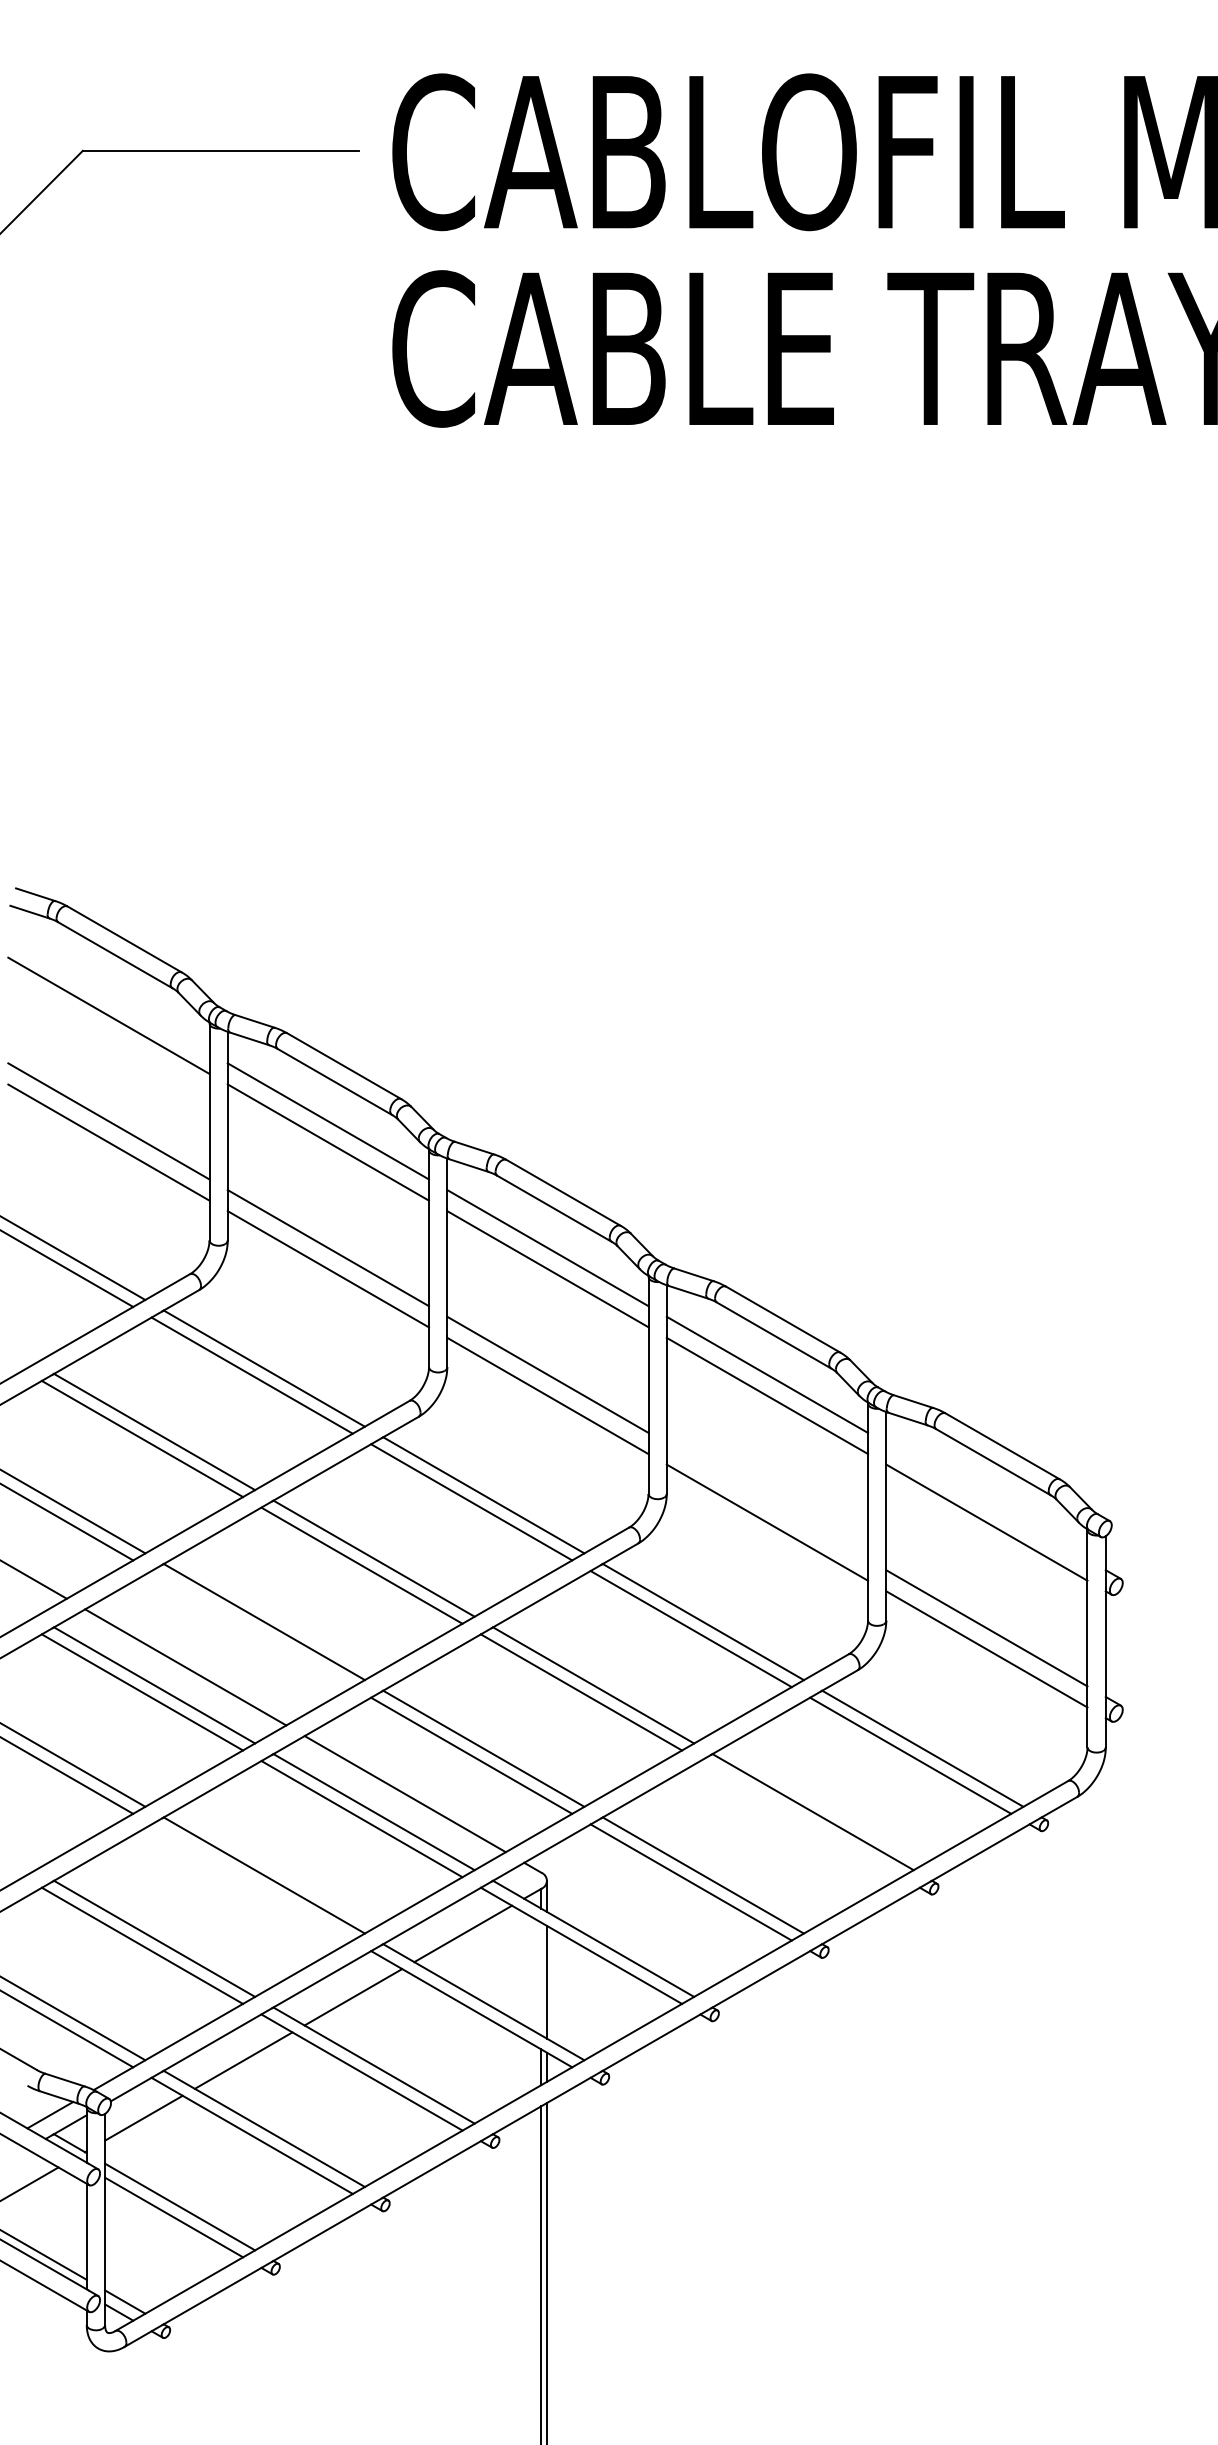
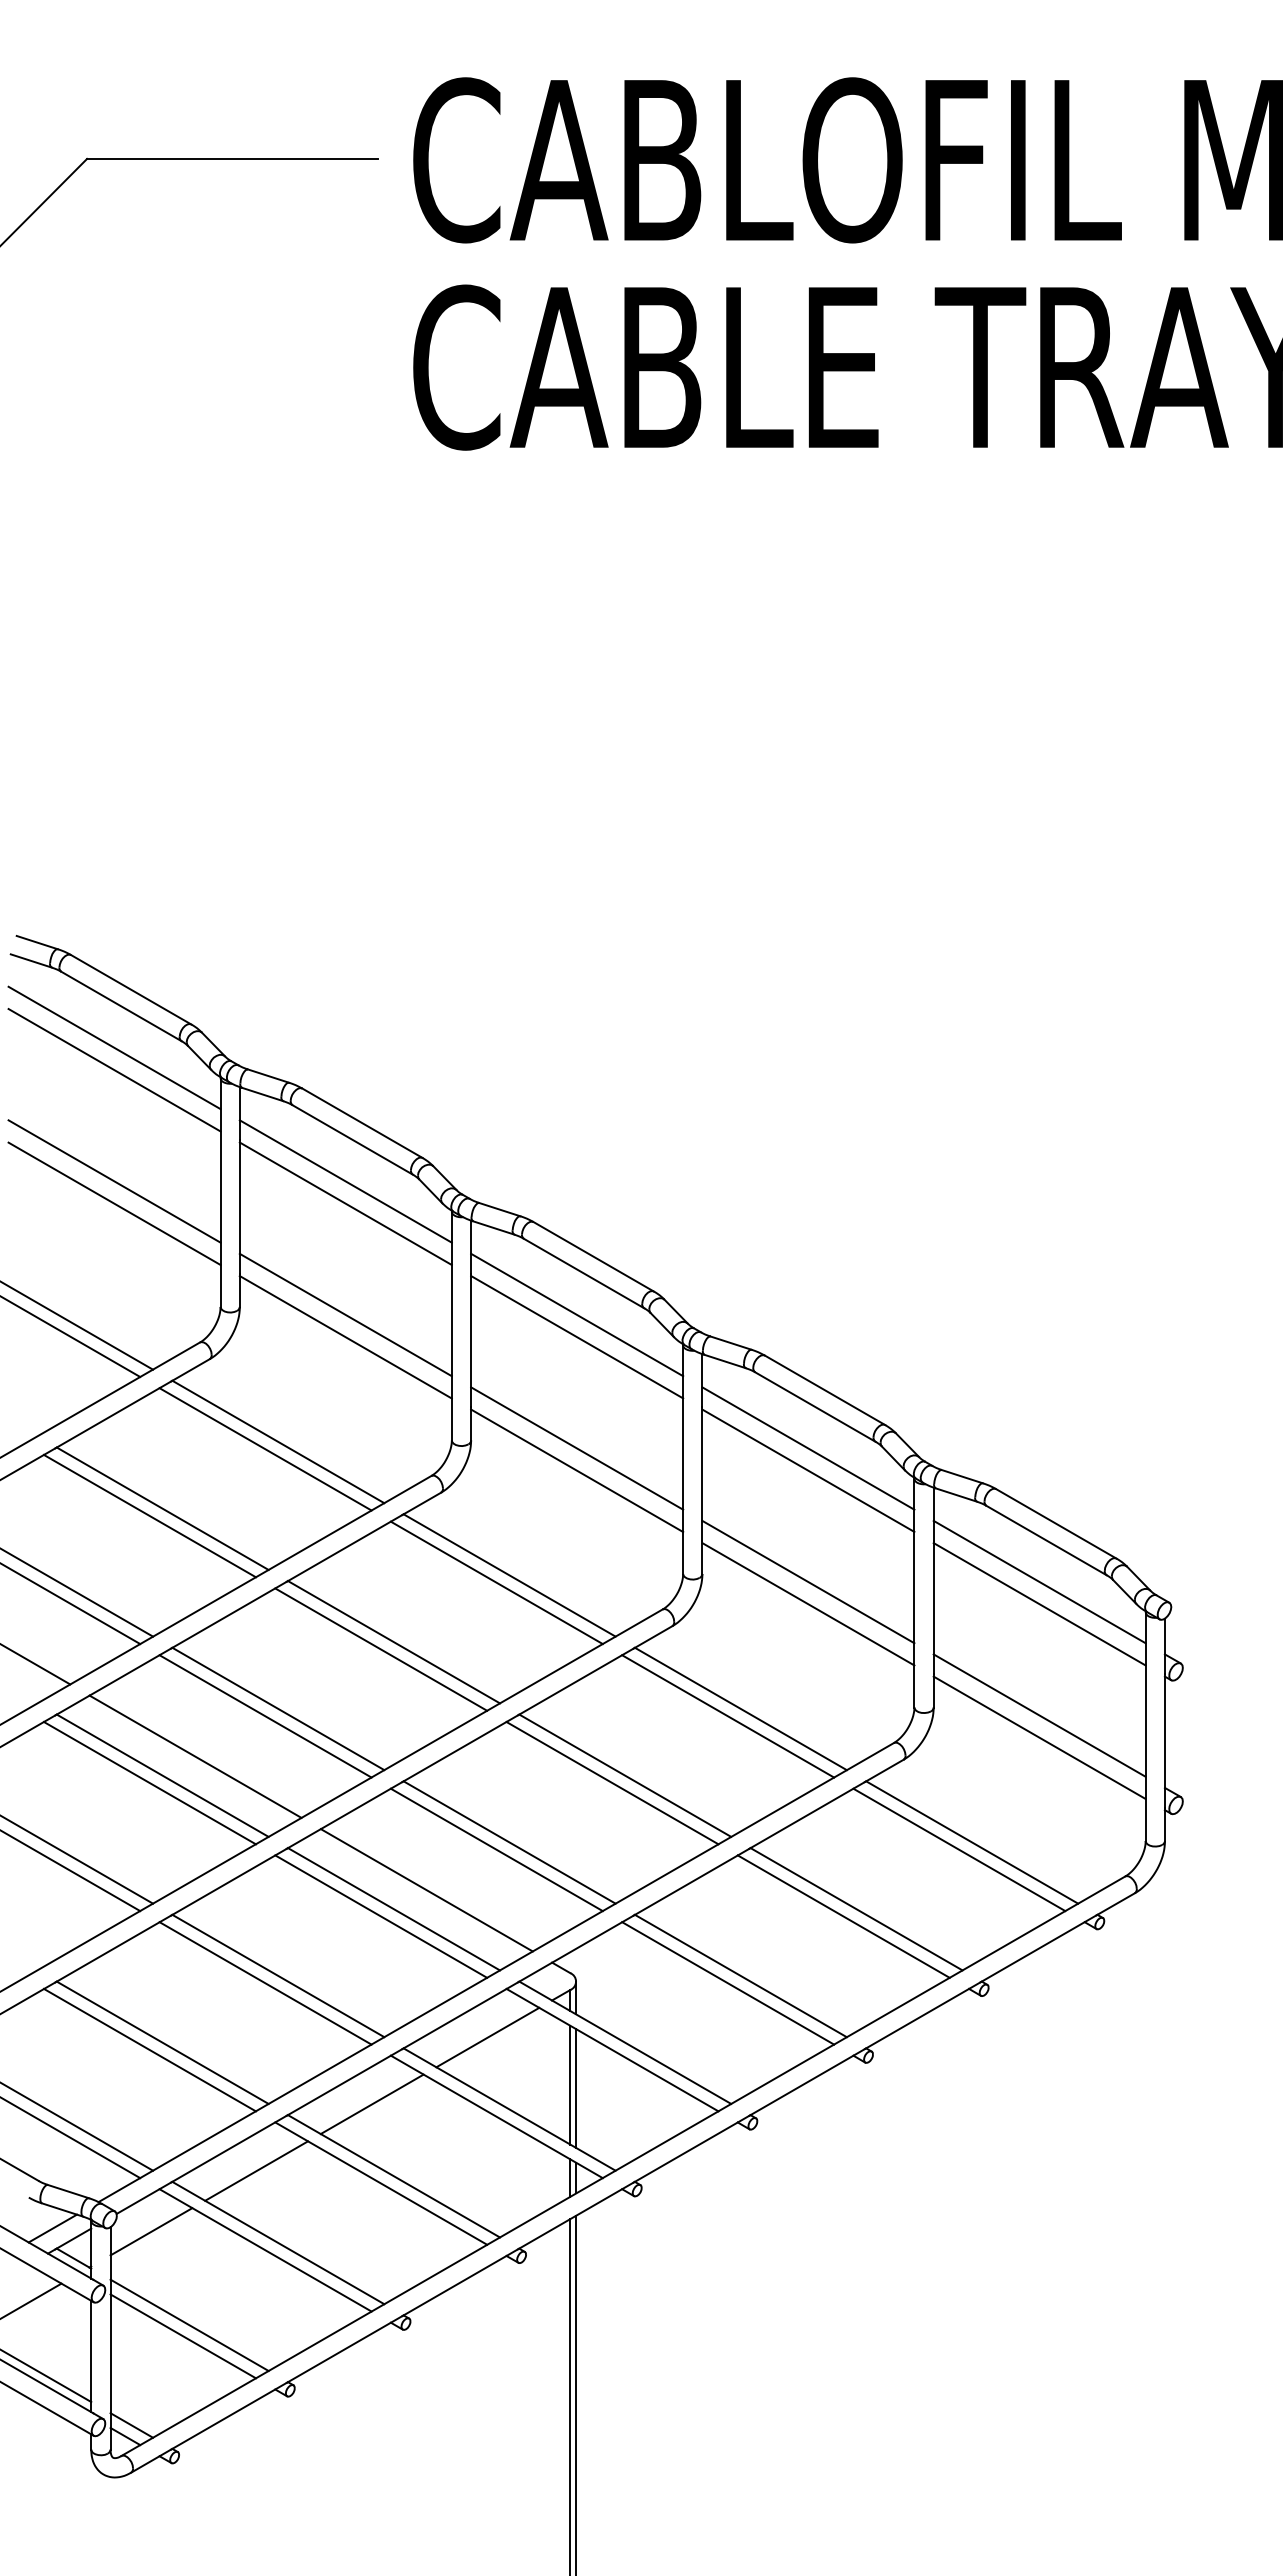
line: (108, 994) -> (114, 1047), added
line: (767, 1501) -> (808, 1581), added
line: (986, 1501) -> (1039, 1581), added
line: (252, 1629) -> (265, 1716), added
line: (800, 1819) -> (843, 1916), added
line: (252, 1882) -> (265, 1983), added
line: (541, 1978) -> (570, 2084), added

